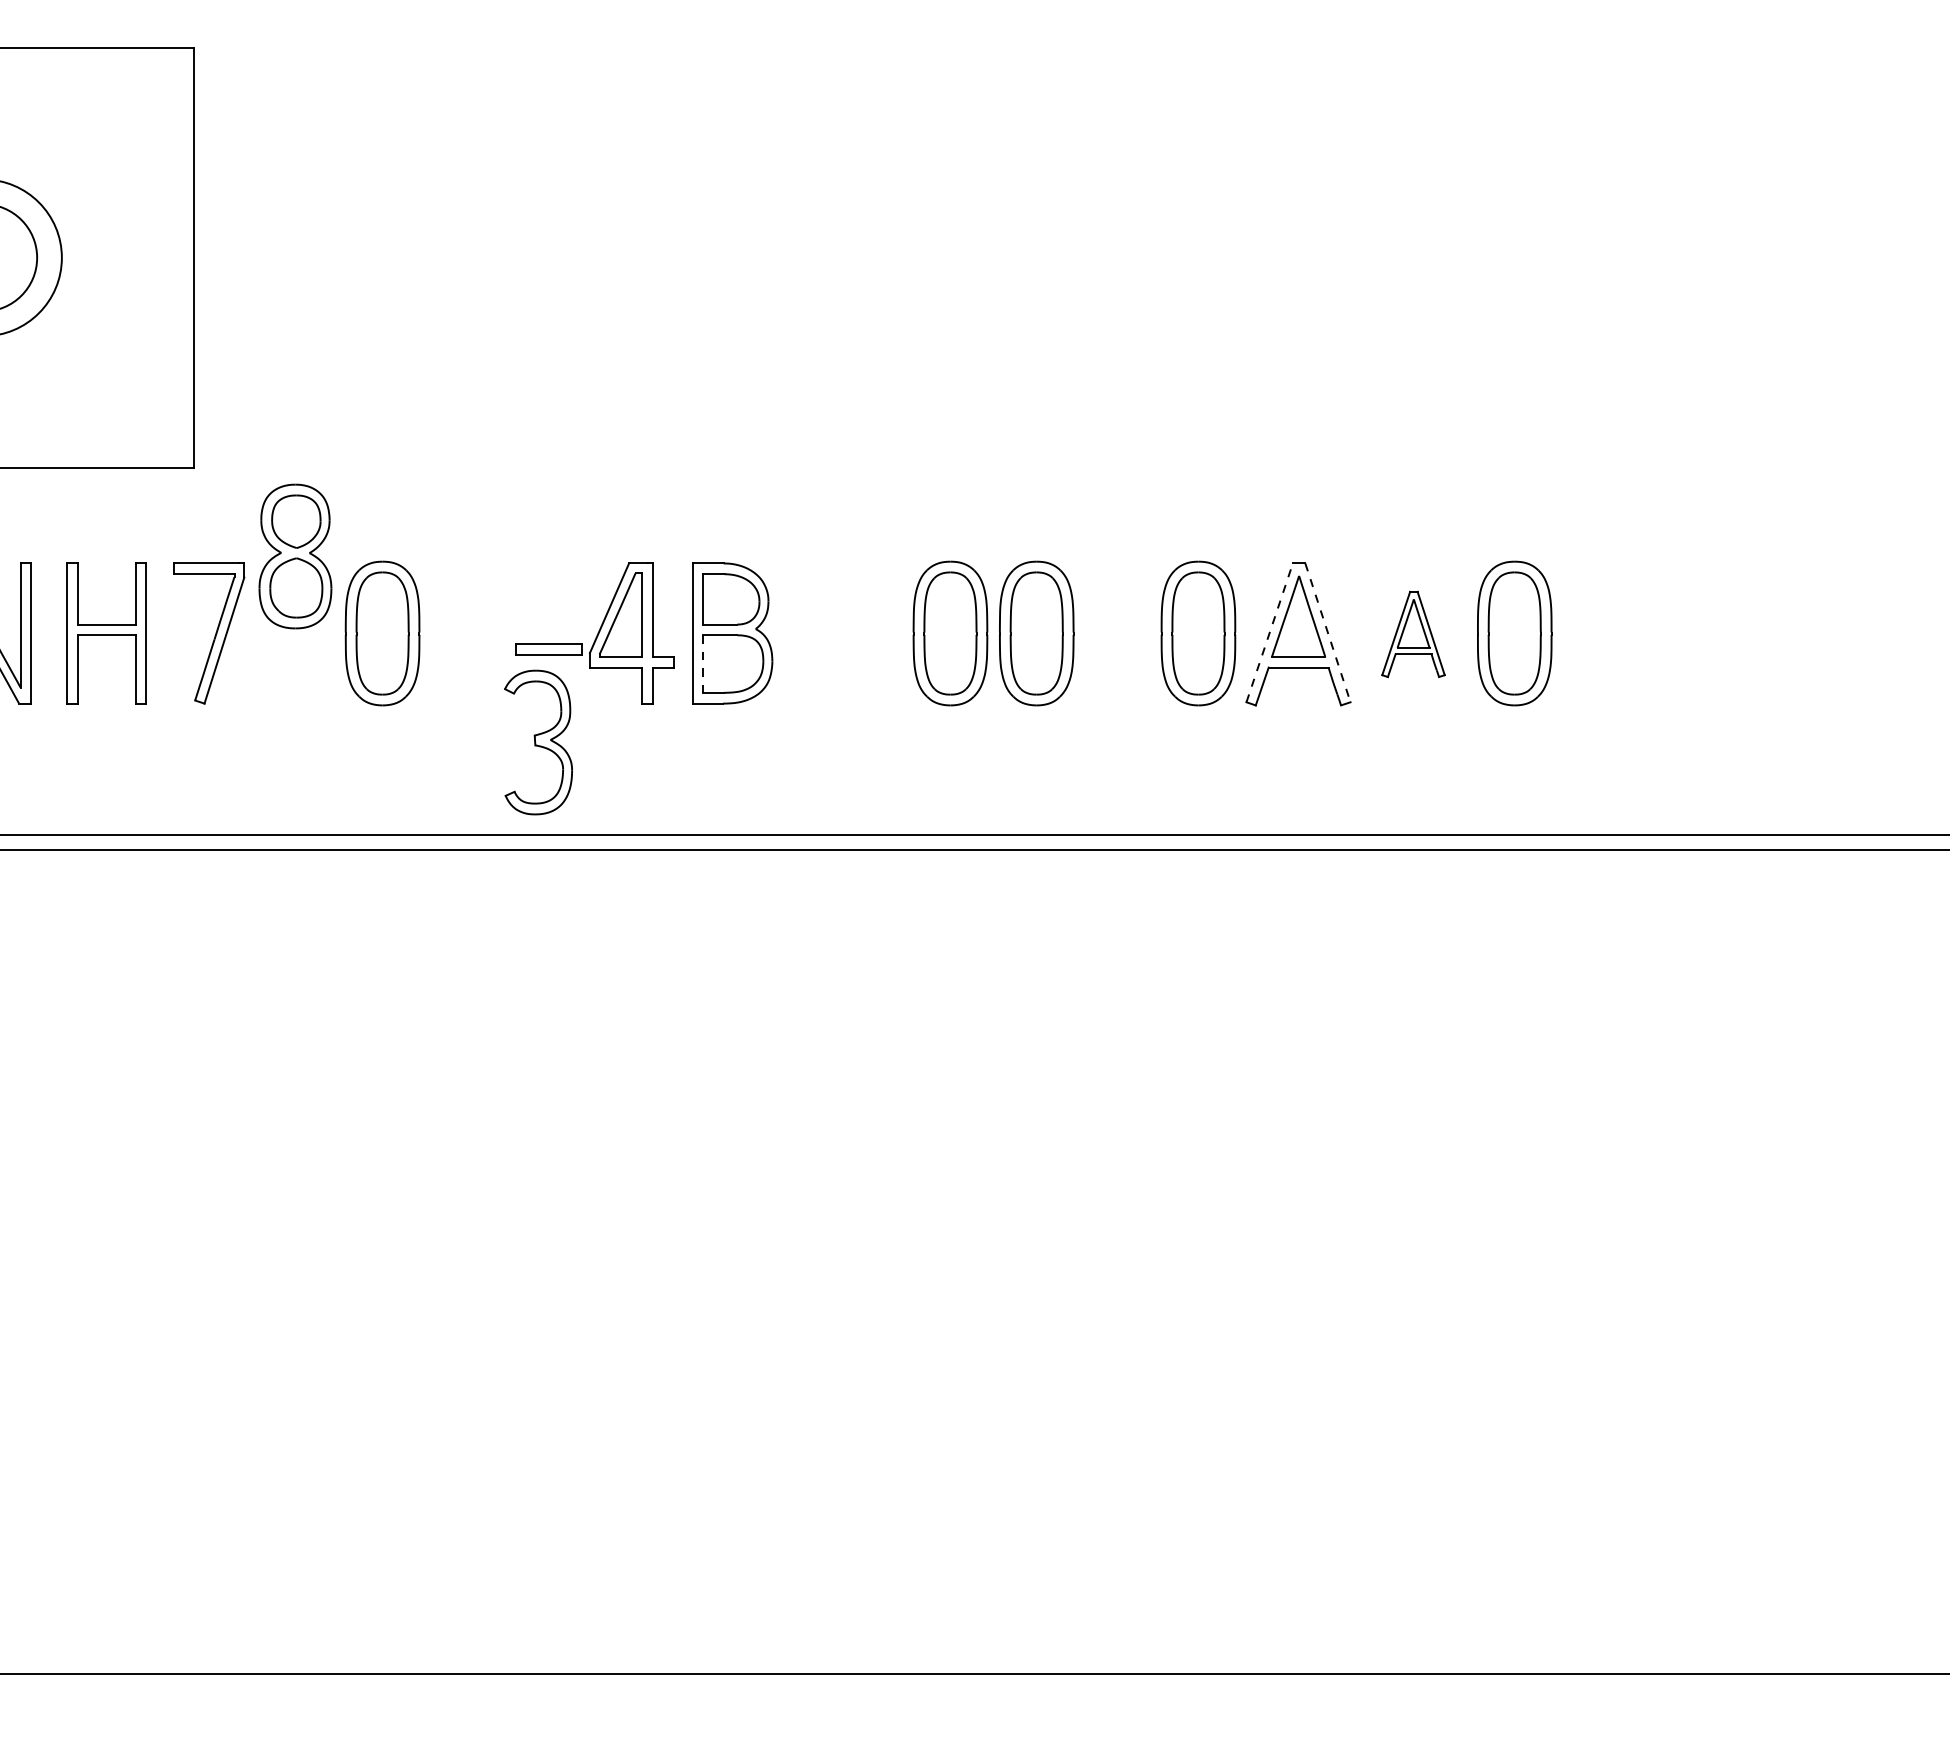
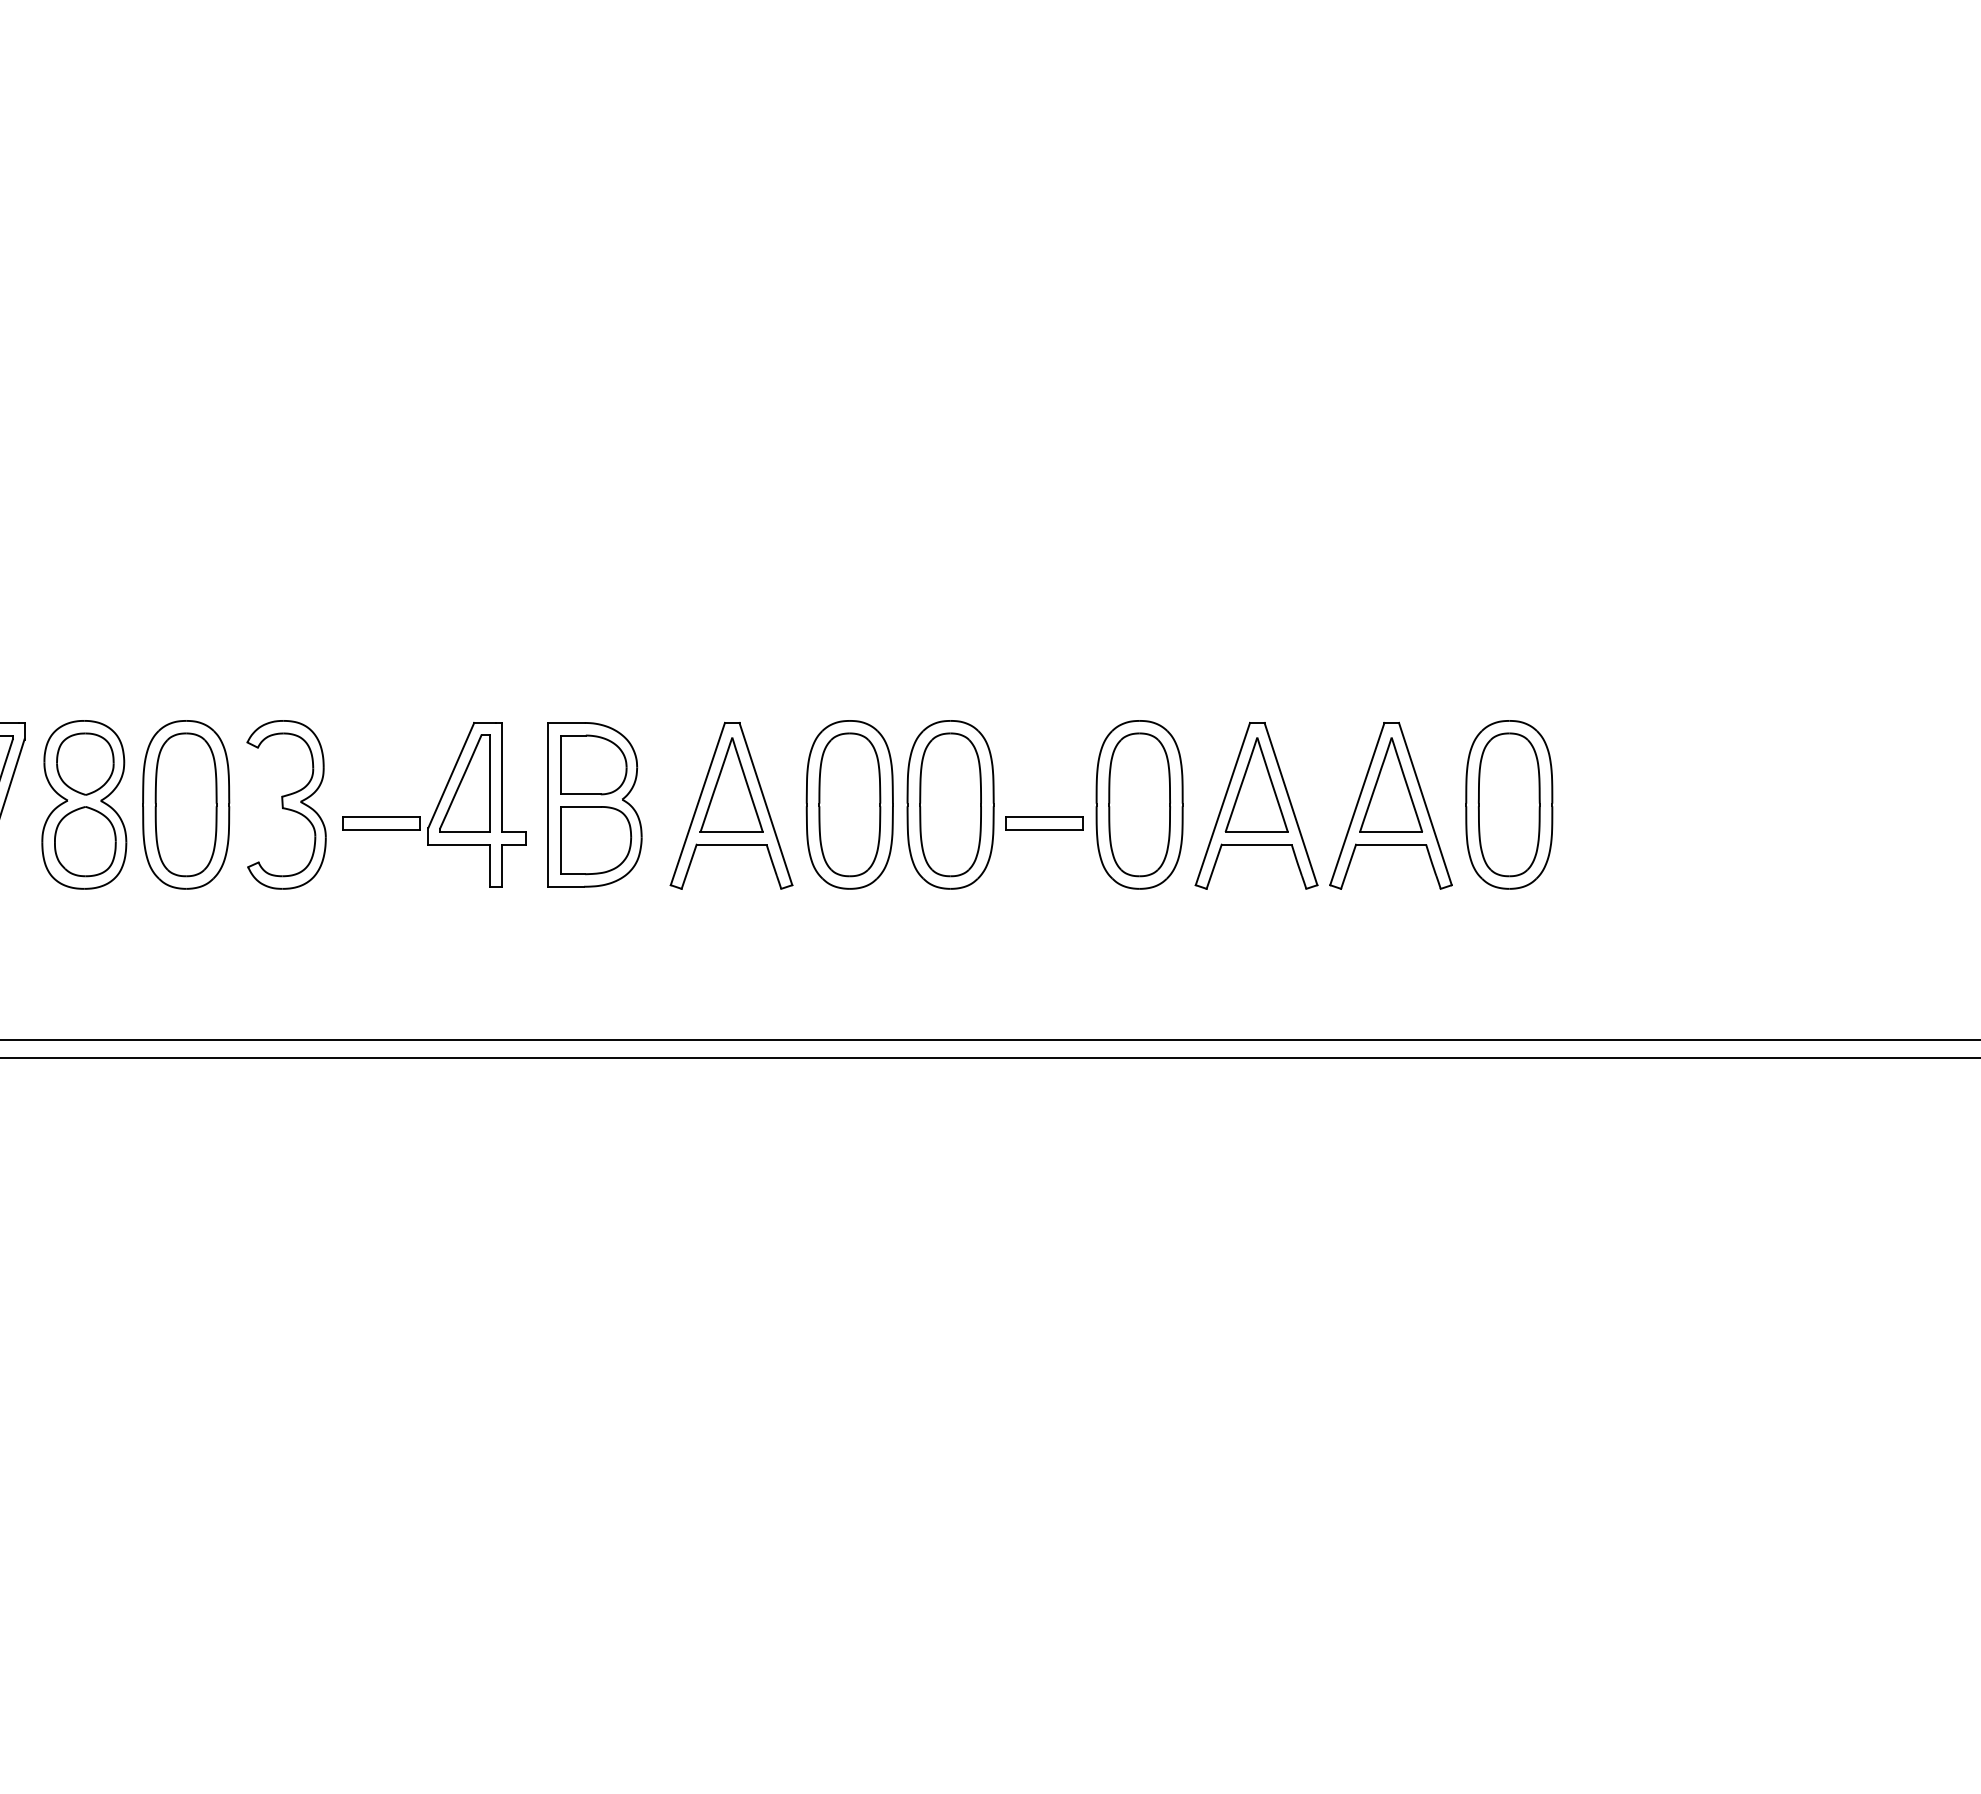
part: (295, 556) -> (84, 804), moved
line: (1269, 632) -> (1222, 803), dashed -> solid
line: (1328, 633) -> (1291, 804), dashed -> solid
part: (849, 634) -> (731, 805), added
part: (1413, 634) -> (1390, 805), size x1.67
part: (1116, 649) -> (1043, 823), added
line: (703, 664) -> (561, 841), dashed -> solid
part: (538, 742) -> (286, 804), moved

